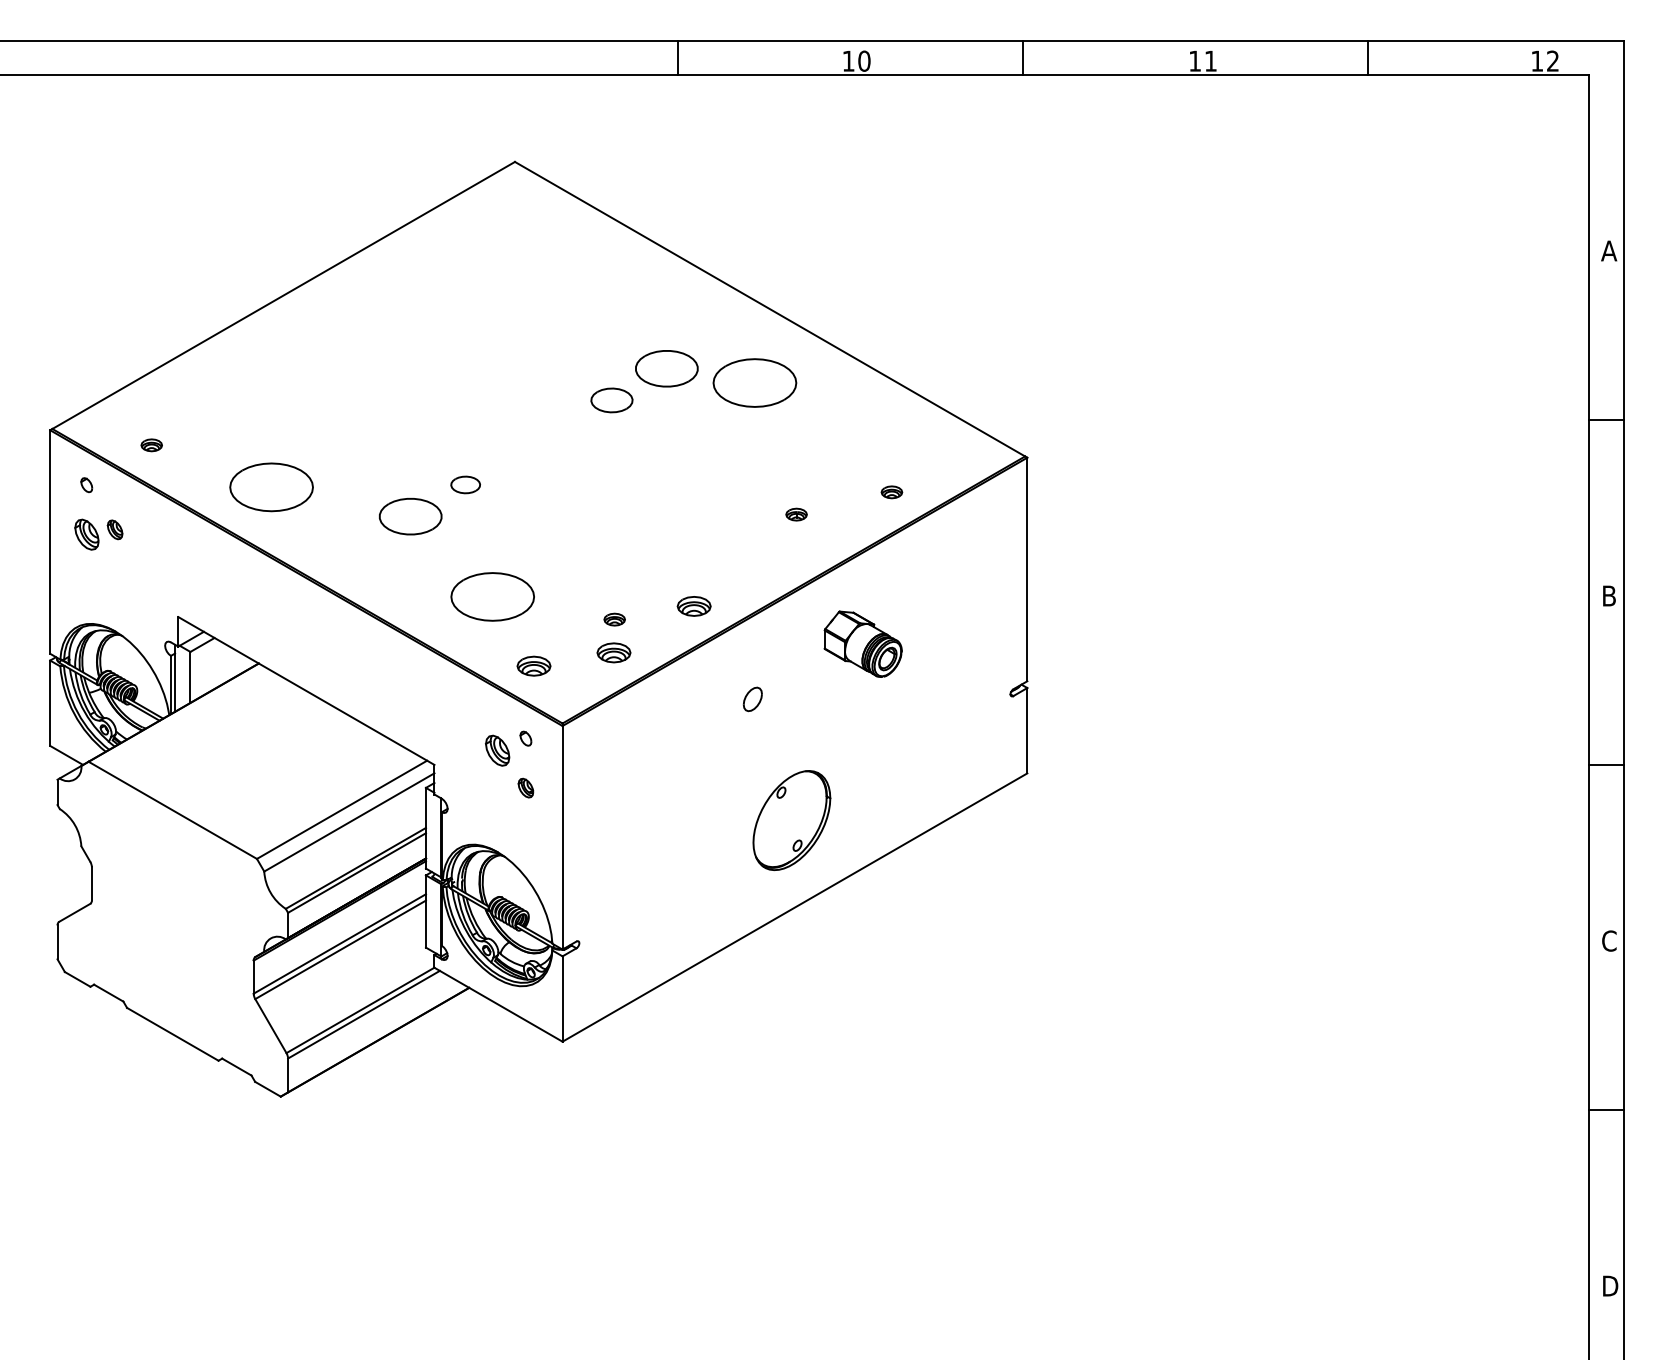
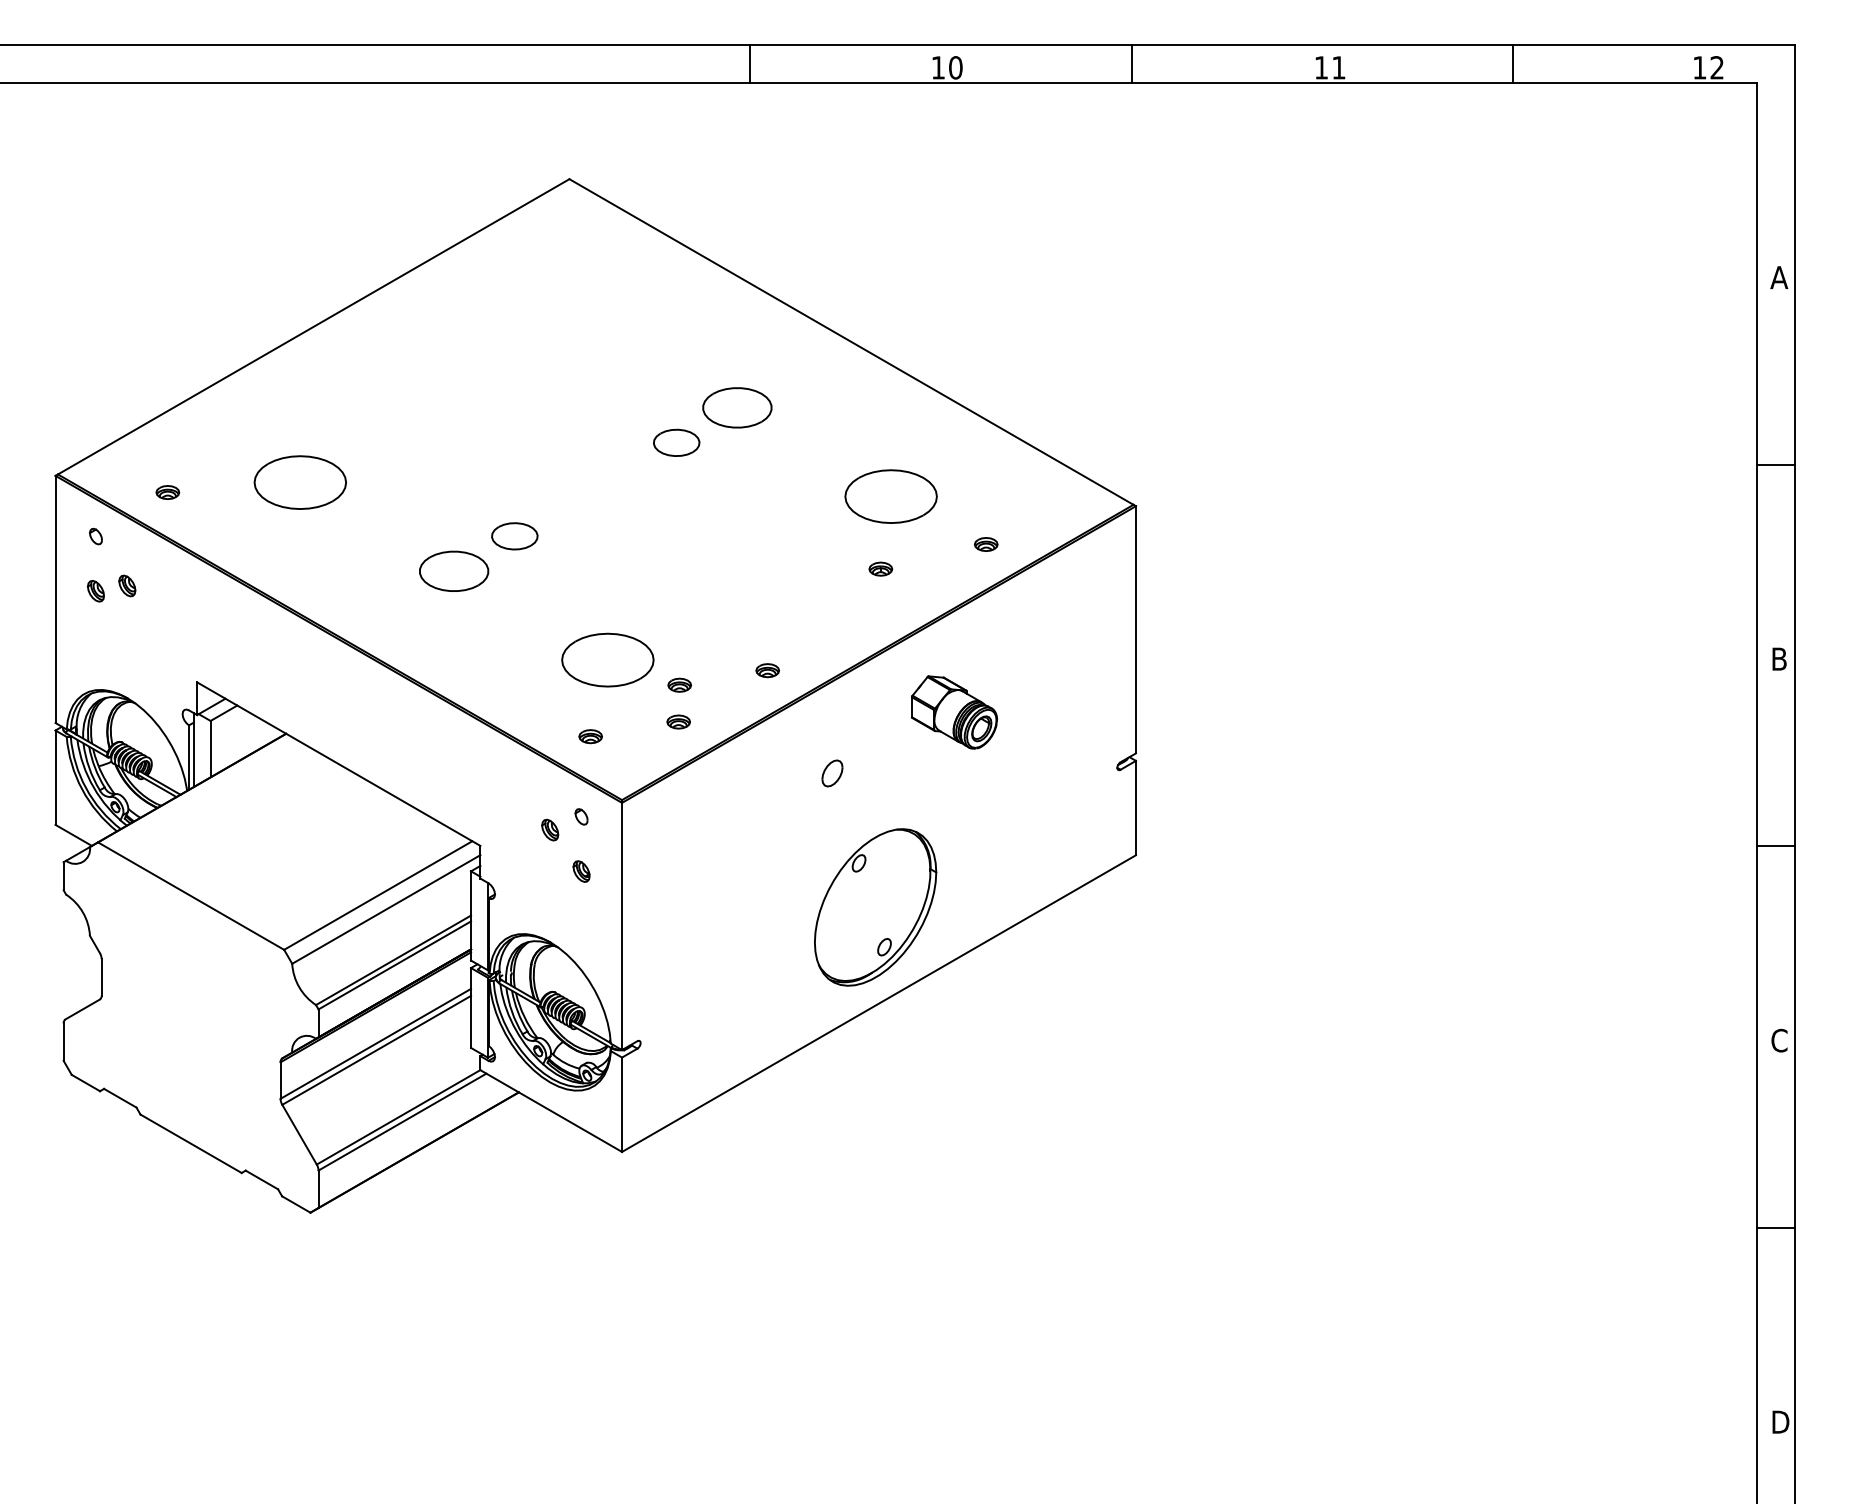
part: (754, 382) -> (890, 496), moved
part: (465, 484) -> (514, 535), size x1.43
part: (271, 487) -> (300, 482), moved
part: (86, 534) -> (95, 591), size x0.62
part: (492, 596) -> (607, 659), moved
part: (694, 606) -> (767, 670), size x0.62
part: (613, 652) -> (678, 721), size x0.62
part: (534, 665) -> (591, 735), size x0.62
part: (497, 750) -> (550, 829), size x0.62
part: (791, 820) -> (875, 907), size x1.43

